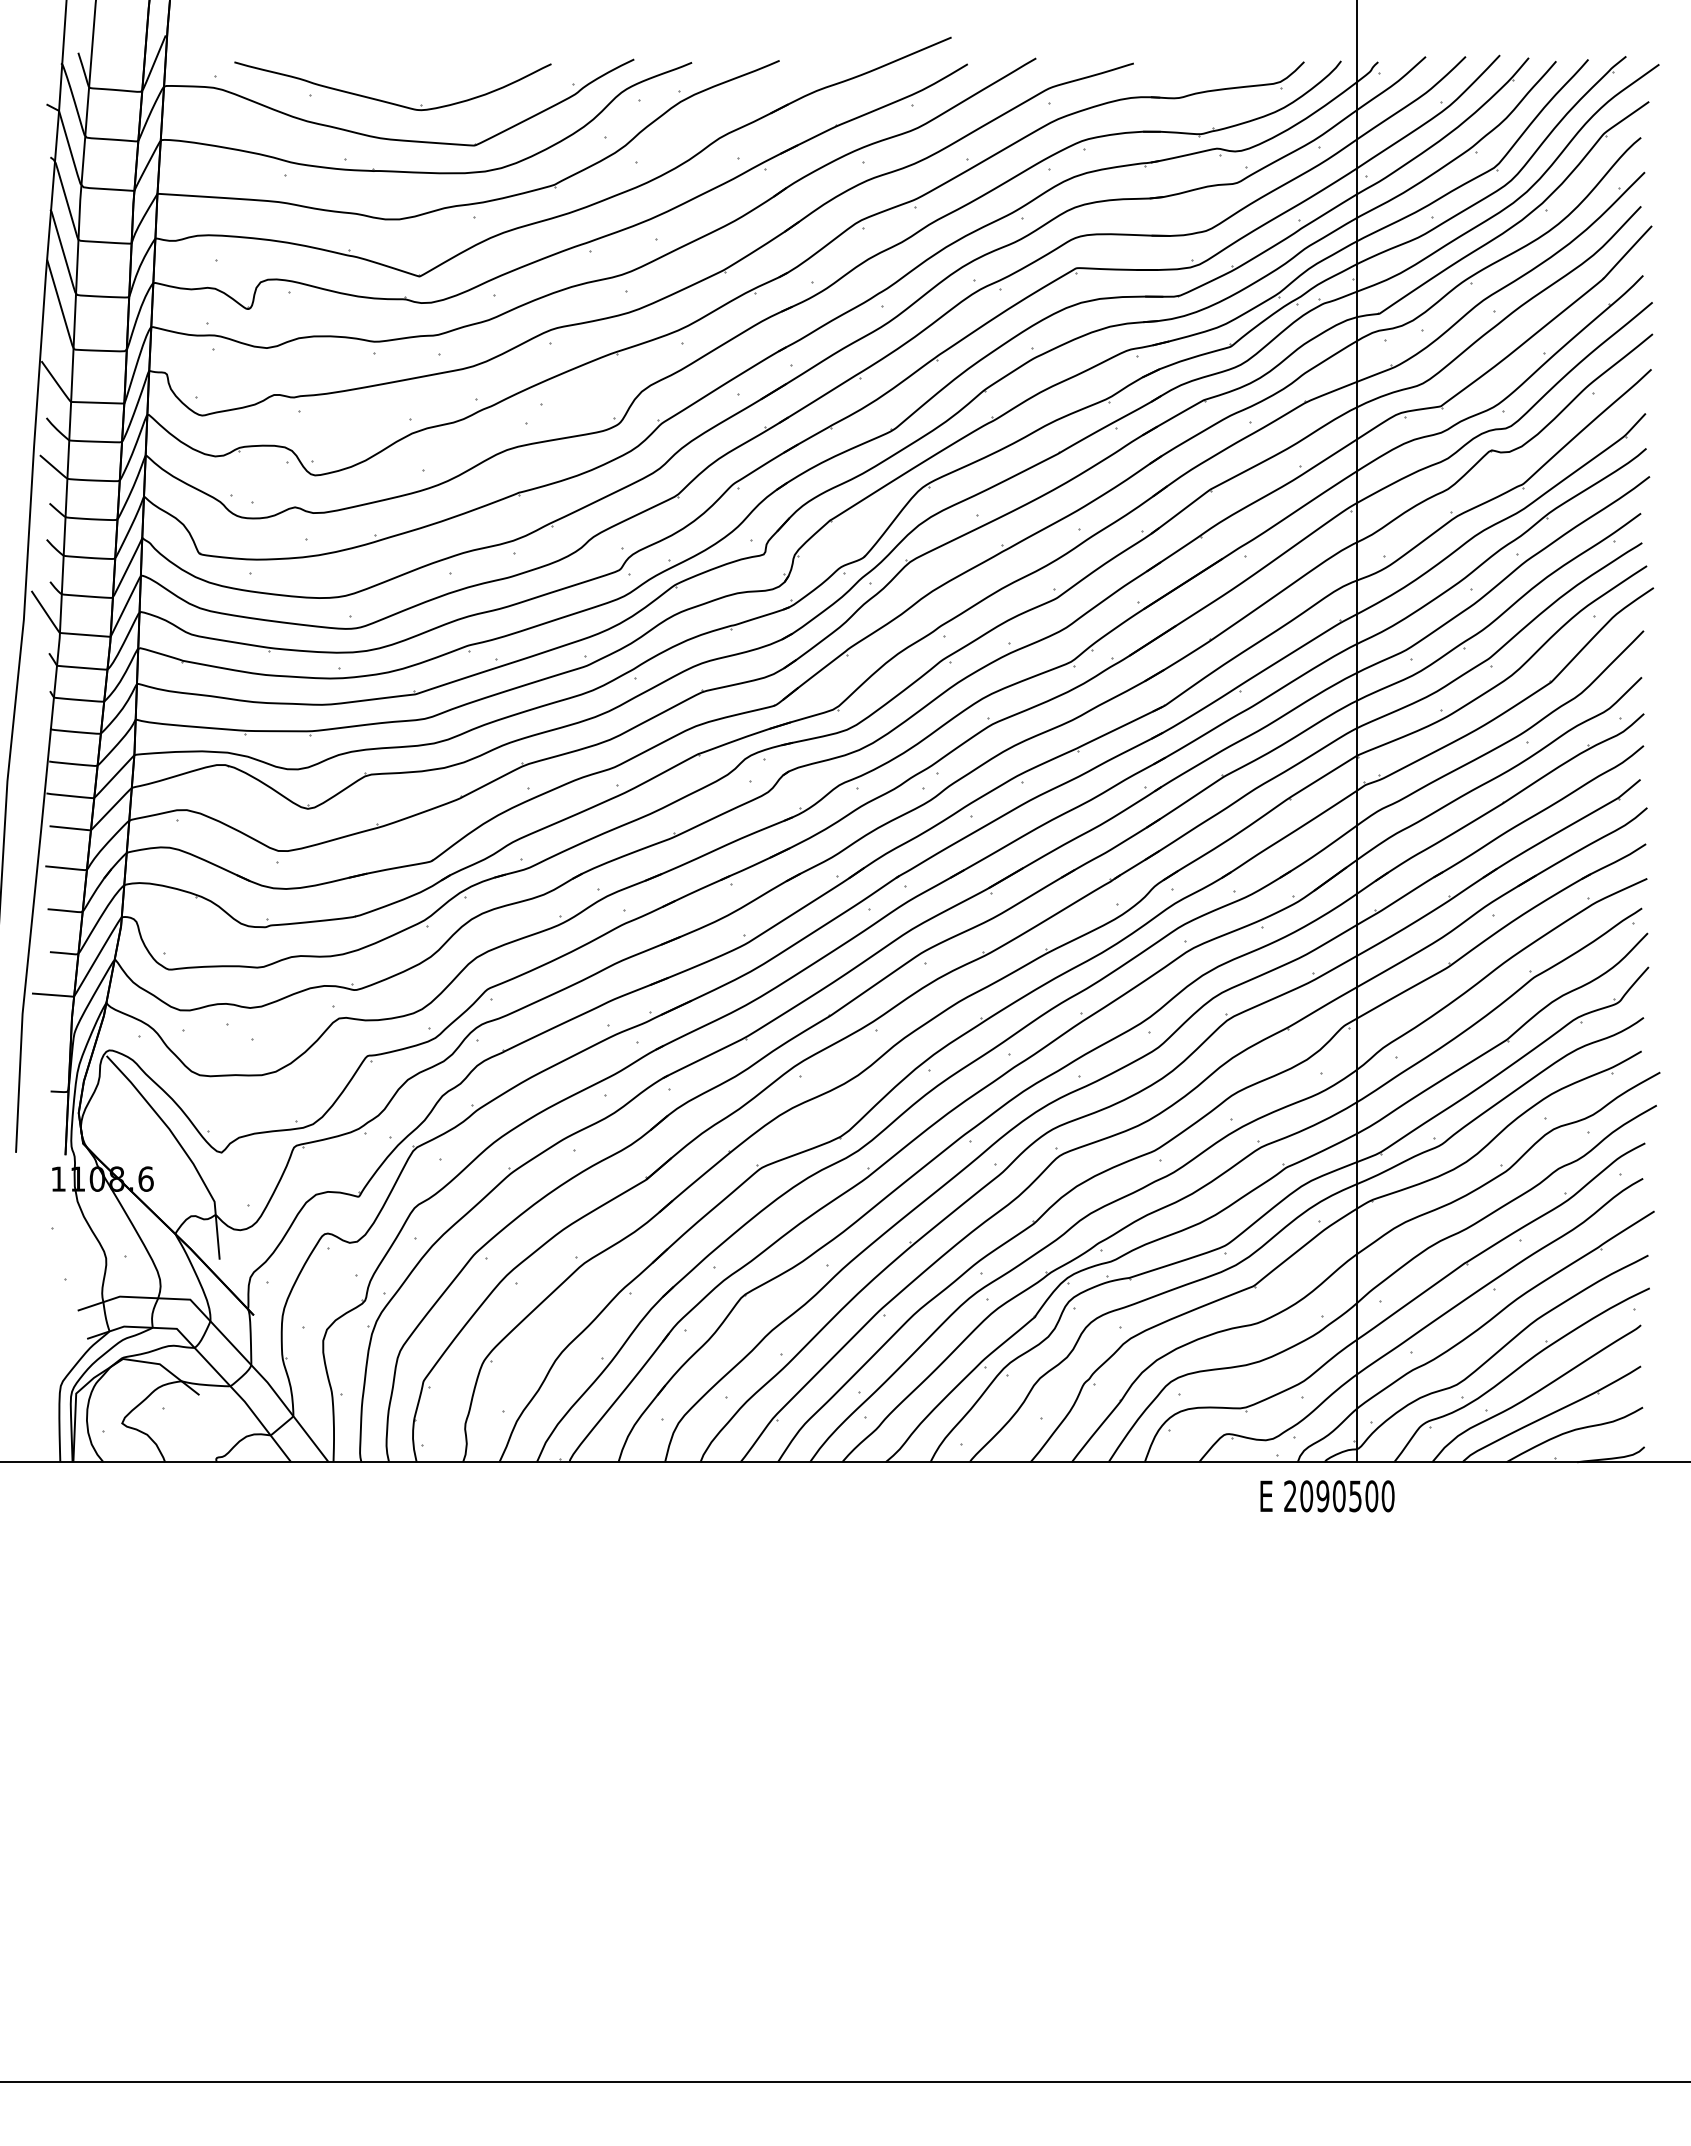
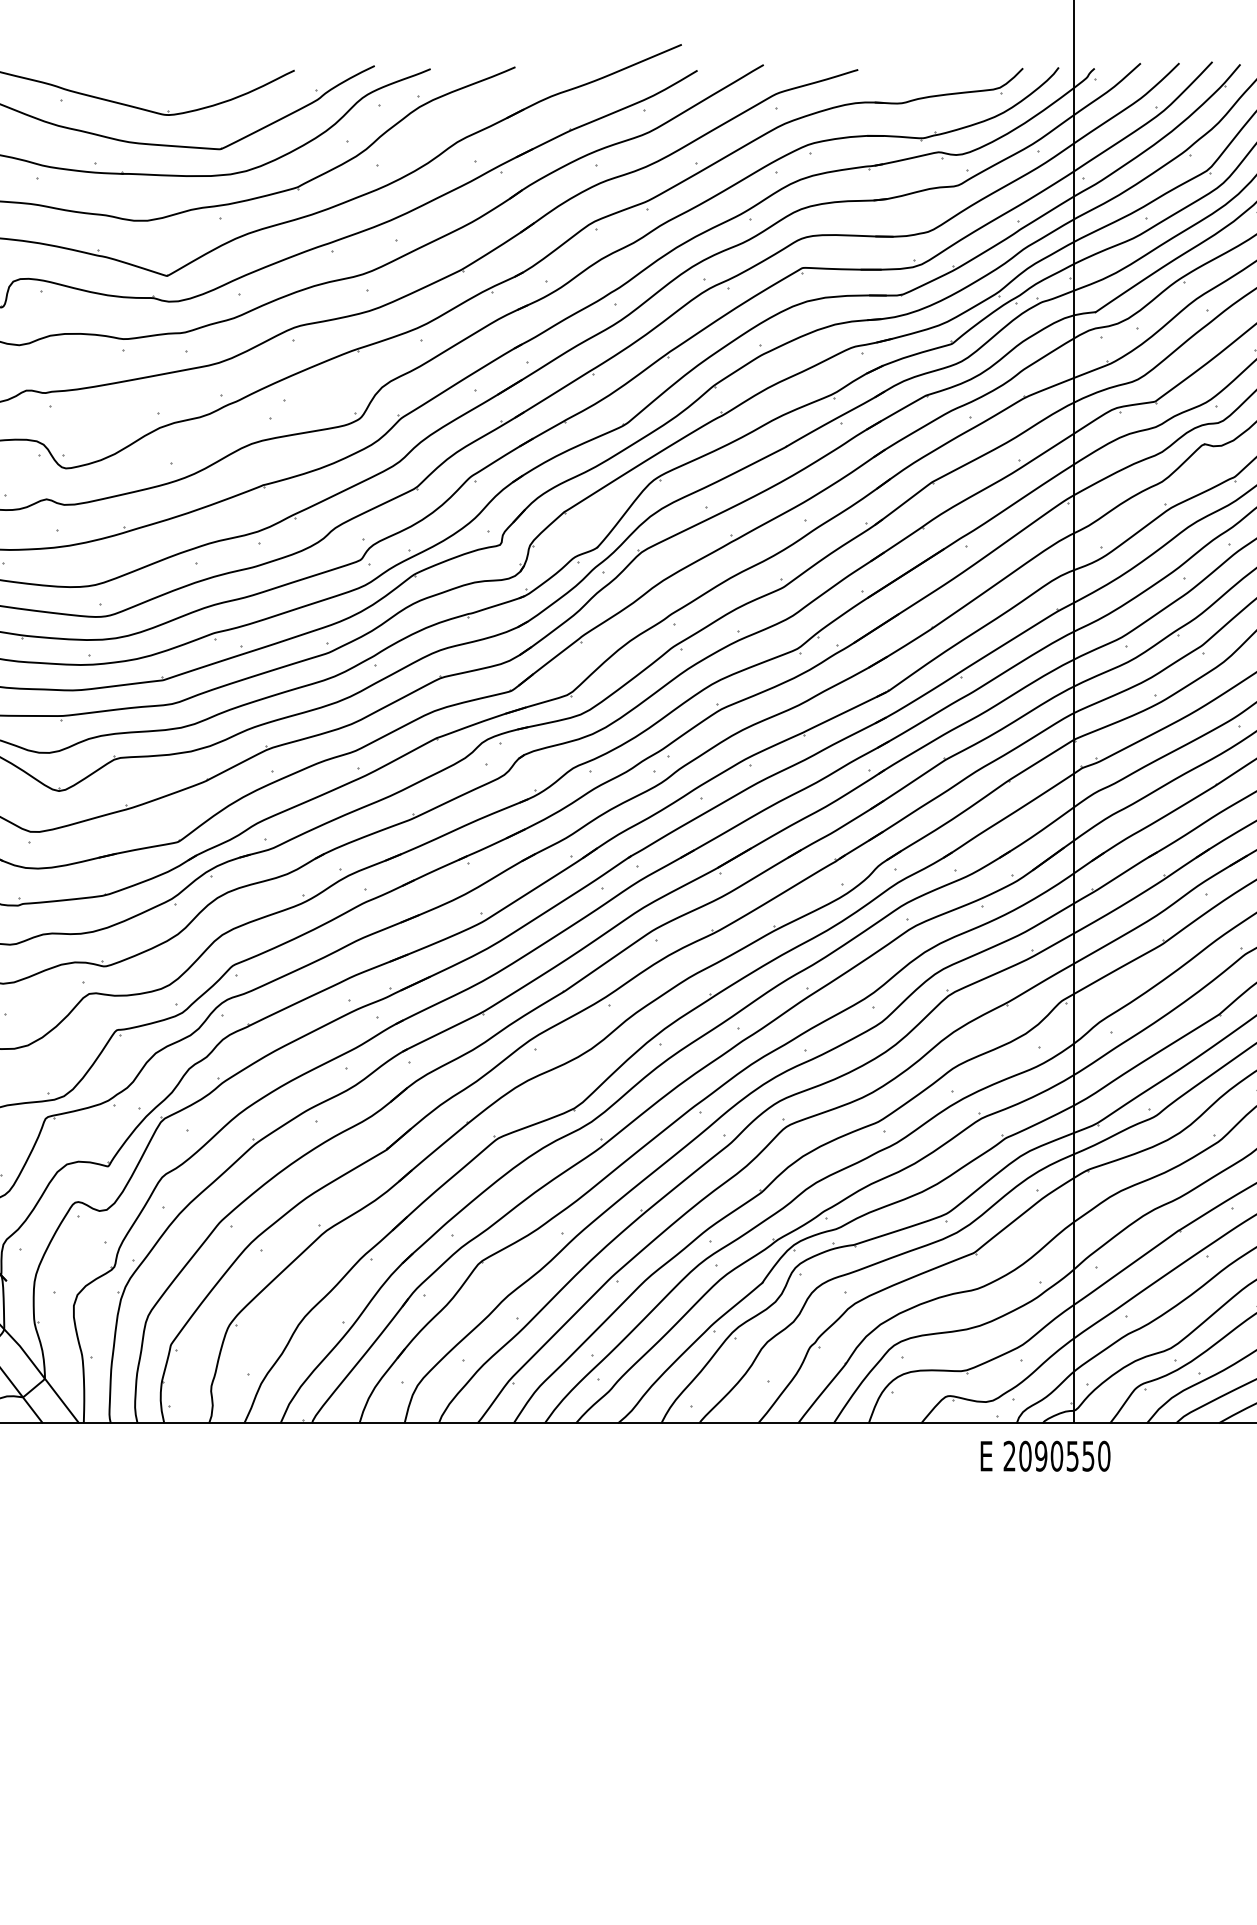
text: (1371, 1496) -> (1088, 1456), 2090500 -> 2090550

